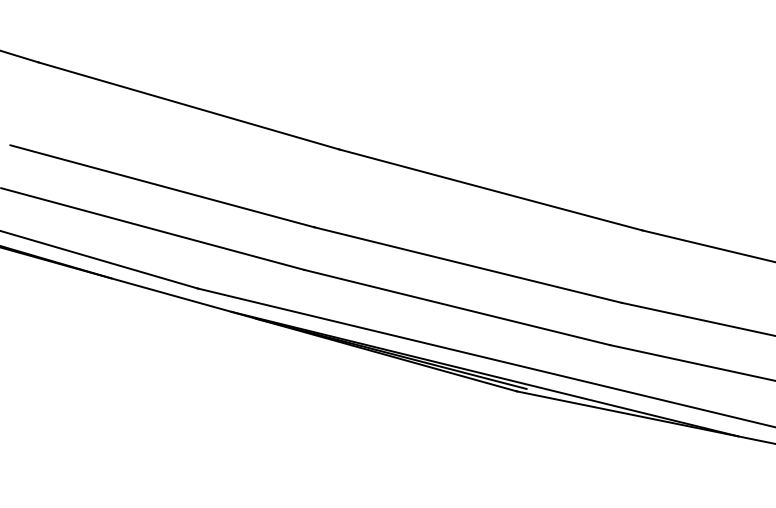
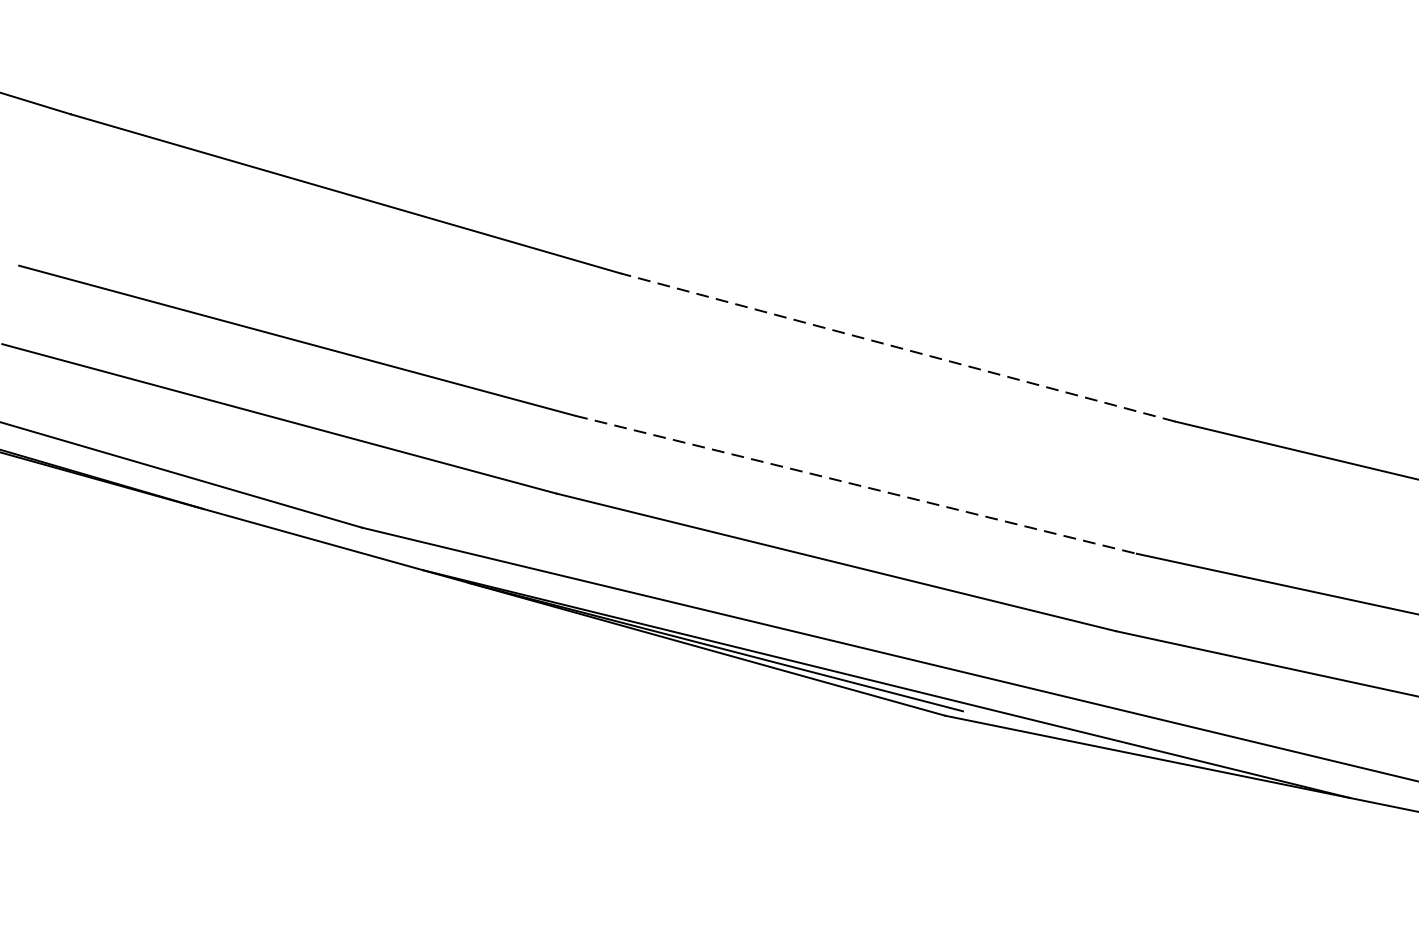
line: (491, 190) -> (898, 348), solid -> dashed
line: (468, 265) -> (856, 485), solid -> dashed

